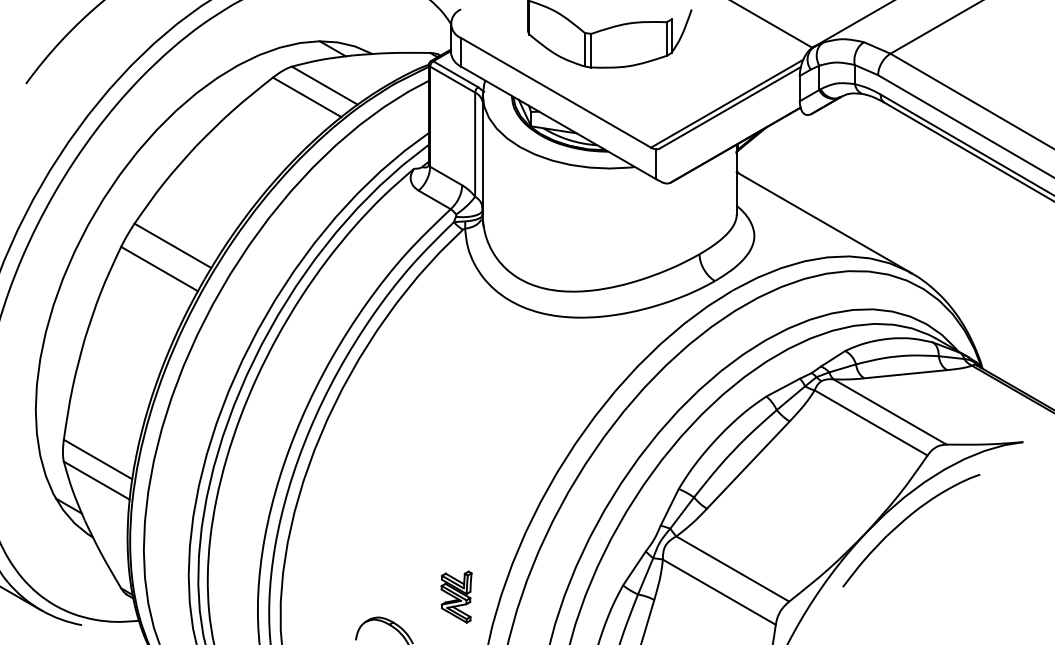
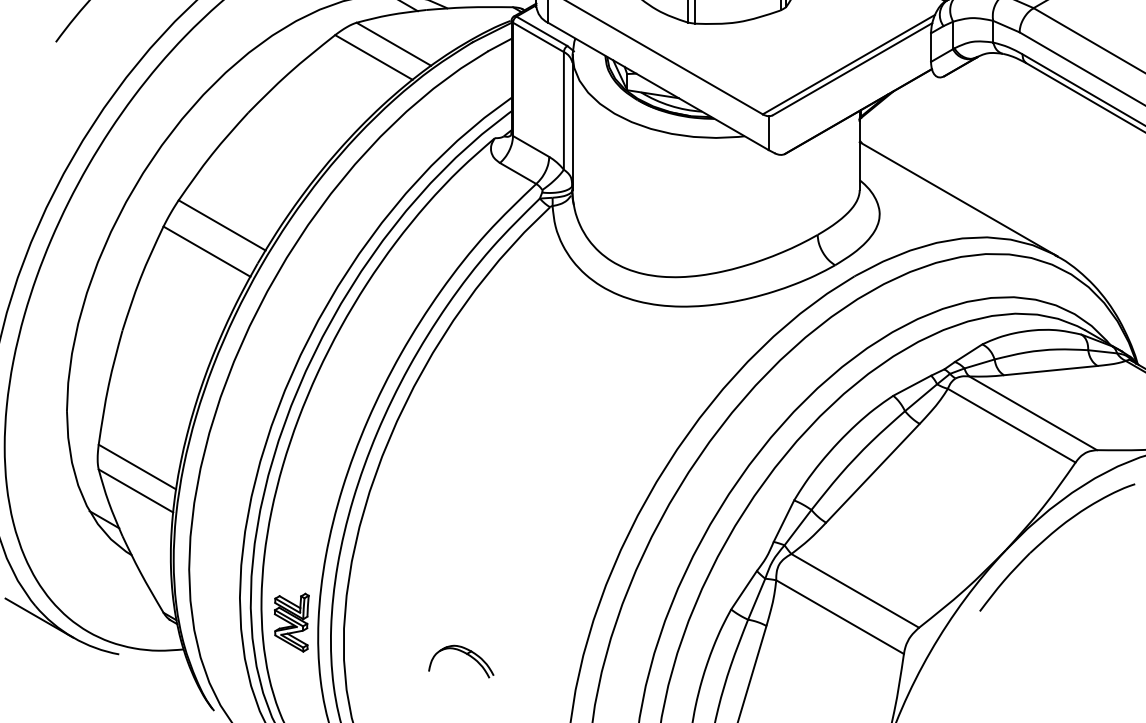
part: (456, 596) -> (291, 621), moved

